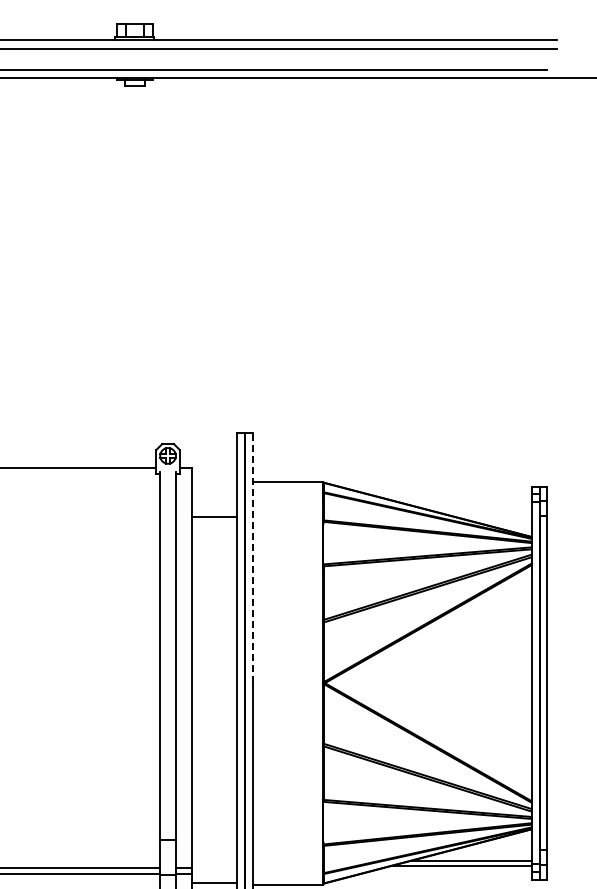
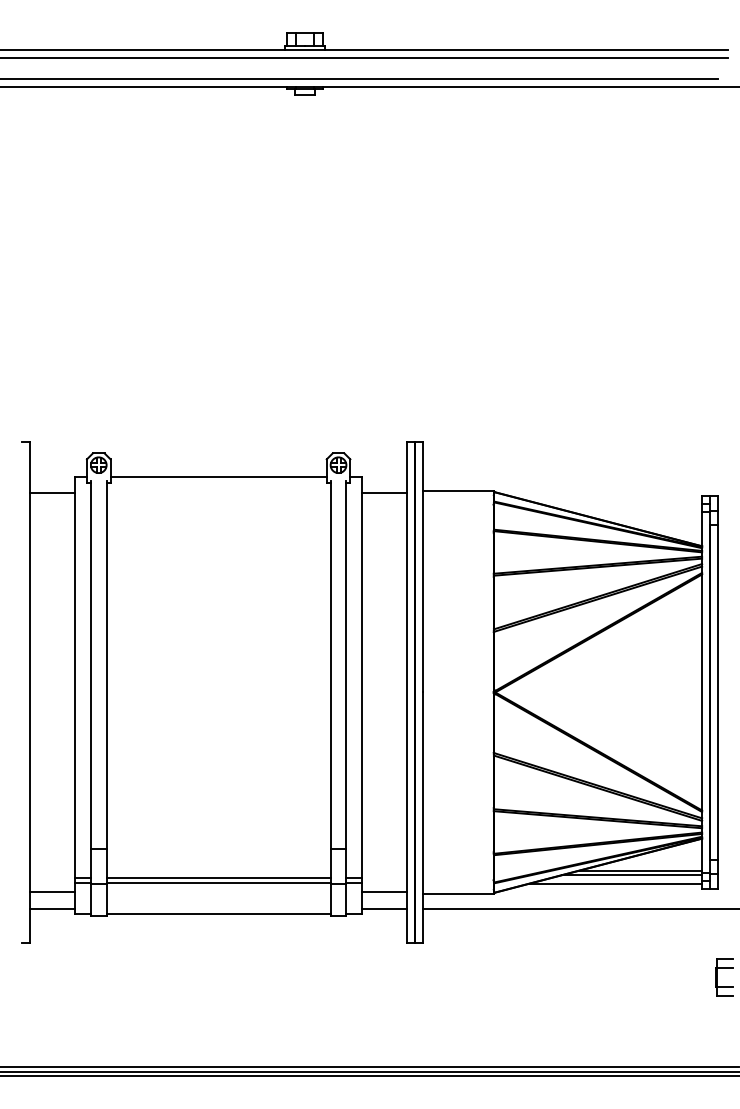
line: (214, 516) -> (384, 492), moved
line: (253, 557) -> (423, 566), dashed -> solid
line: (445, 874) -> (615, 883), added

